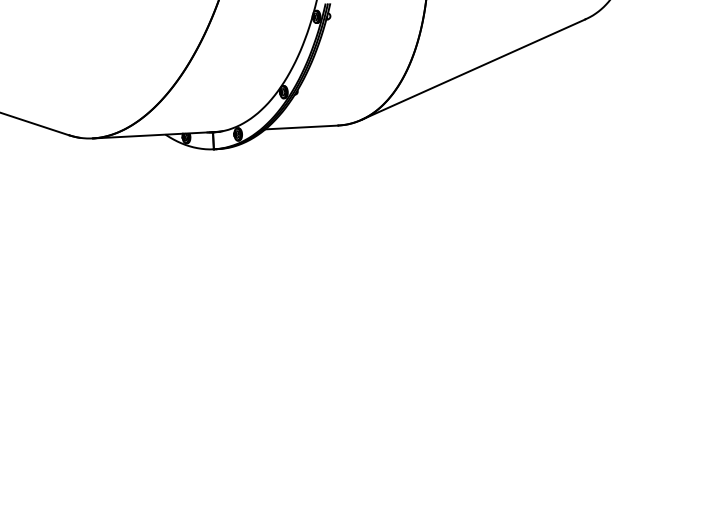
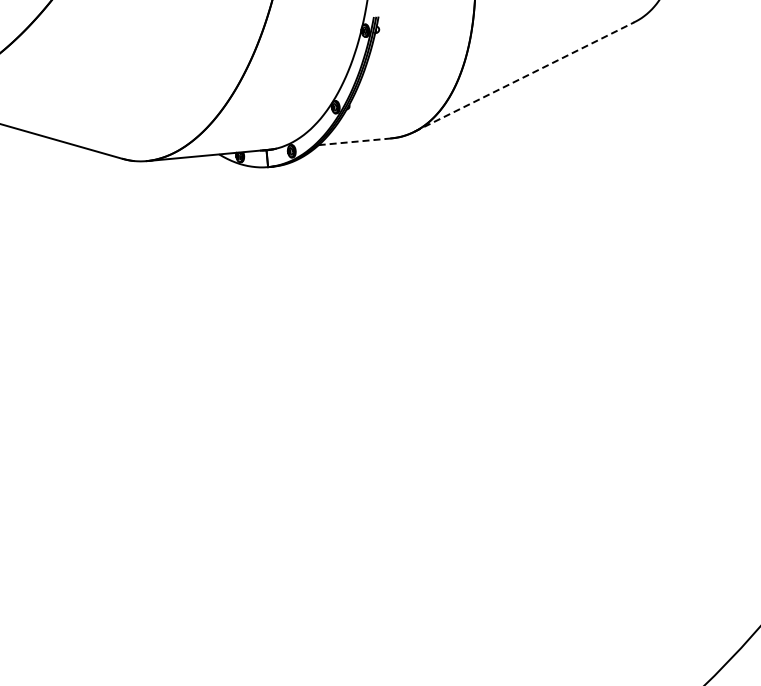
line: (473, 70) -> (524, 77), solid -> dashed
line: (302, 127) -> (355, 141), solid -> dashed

